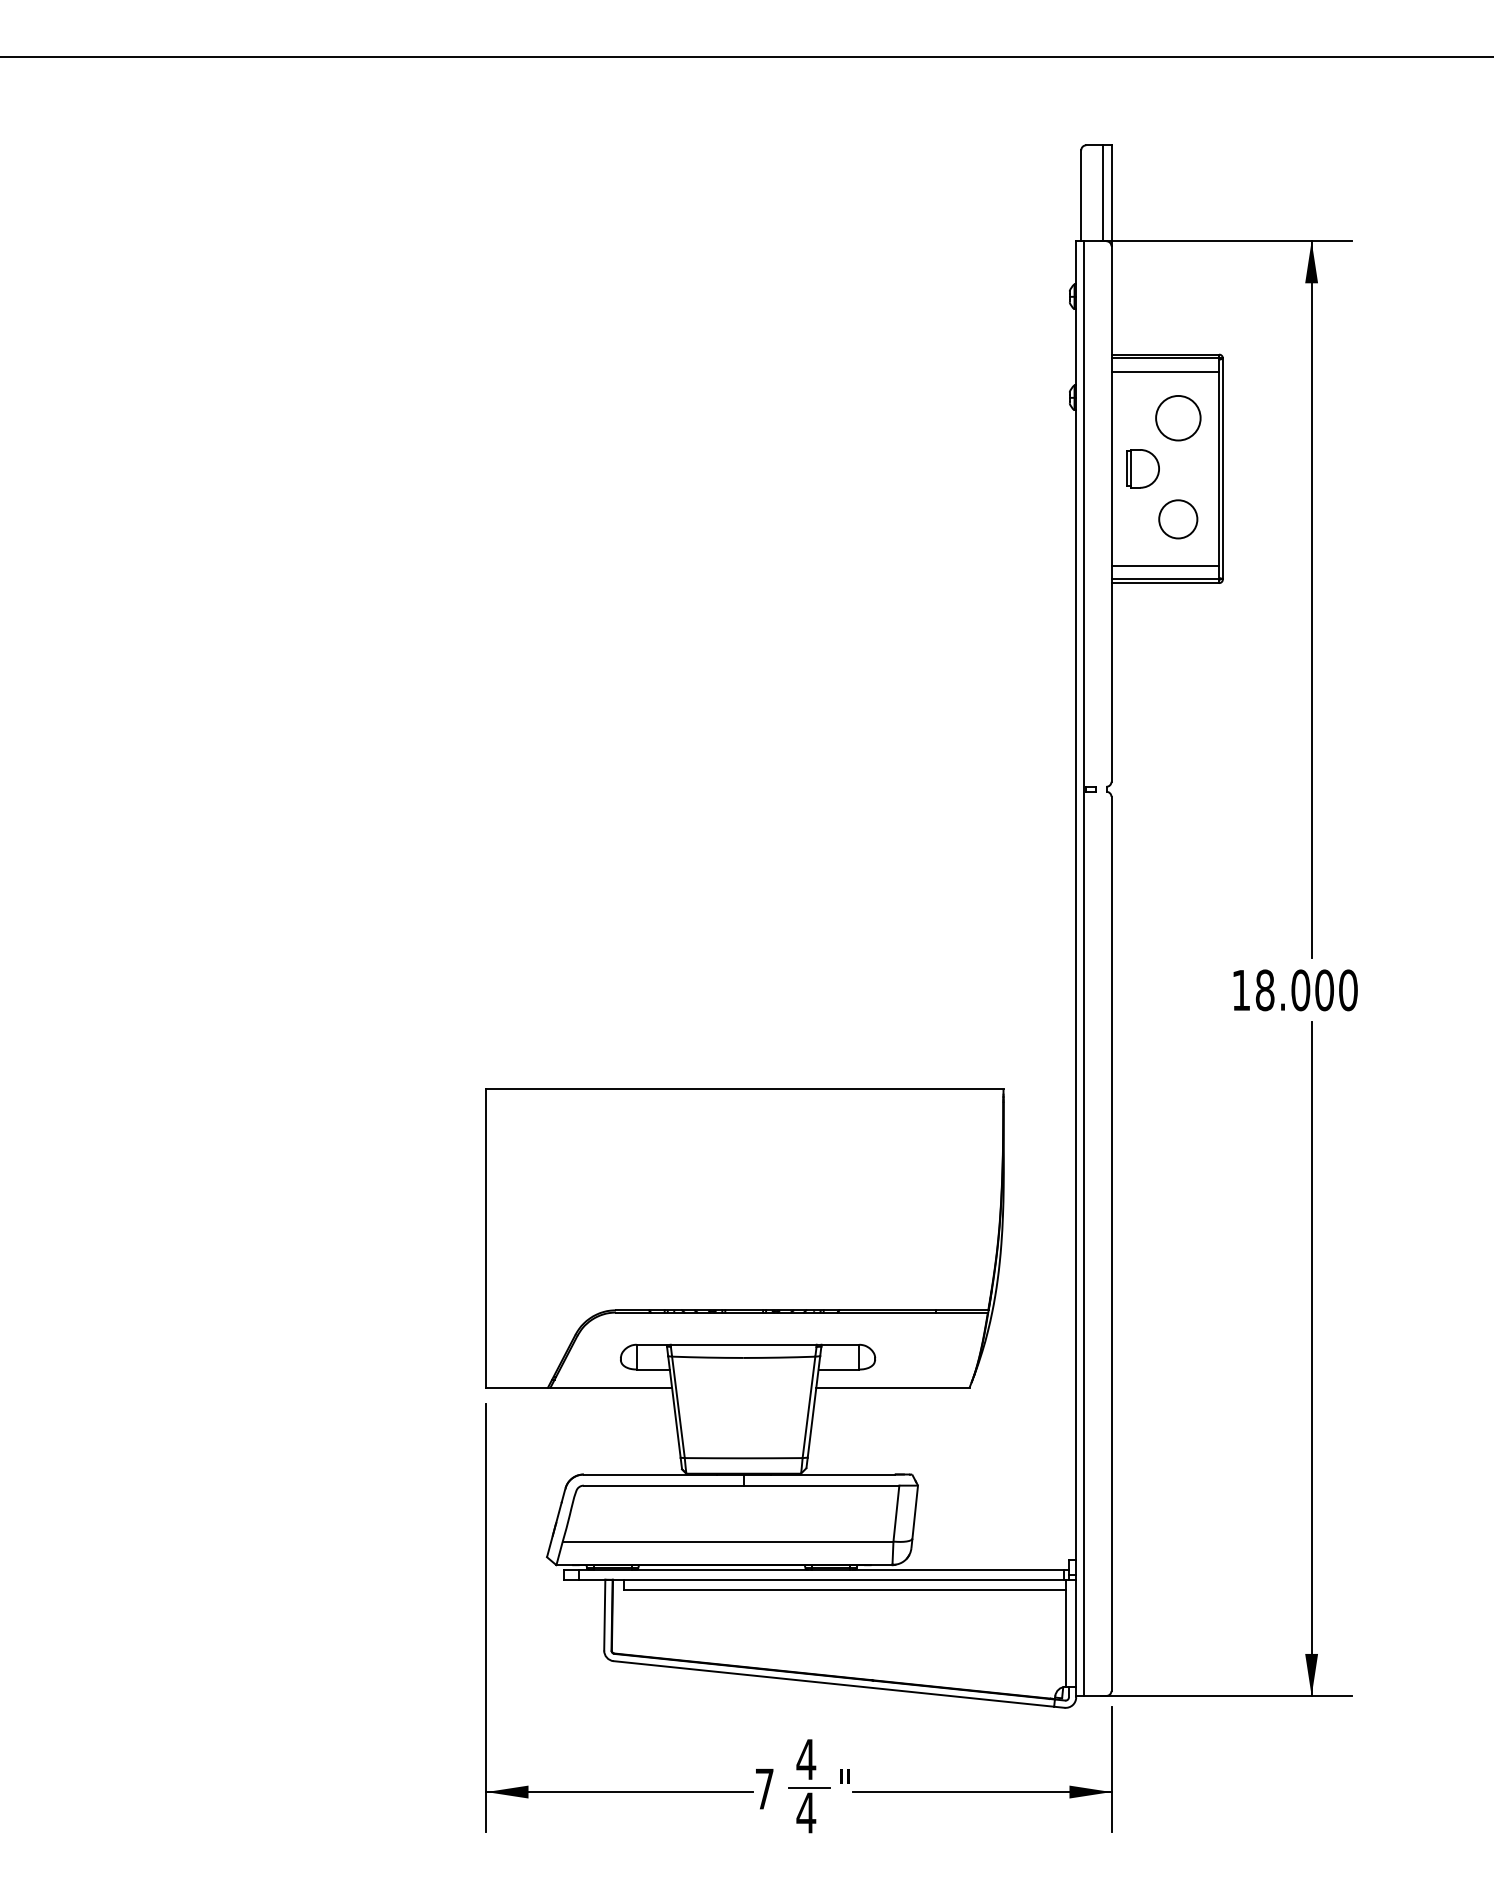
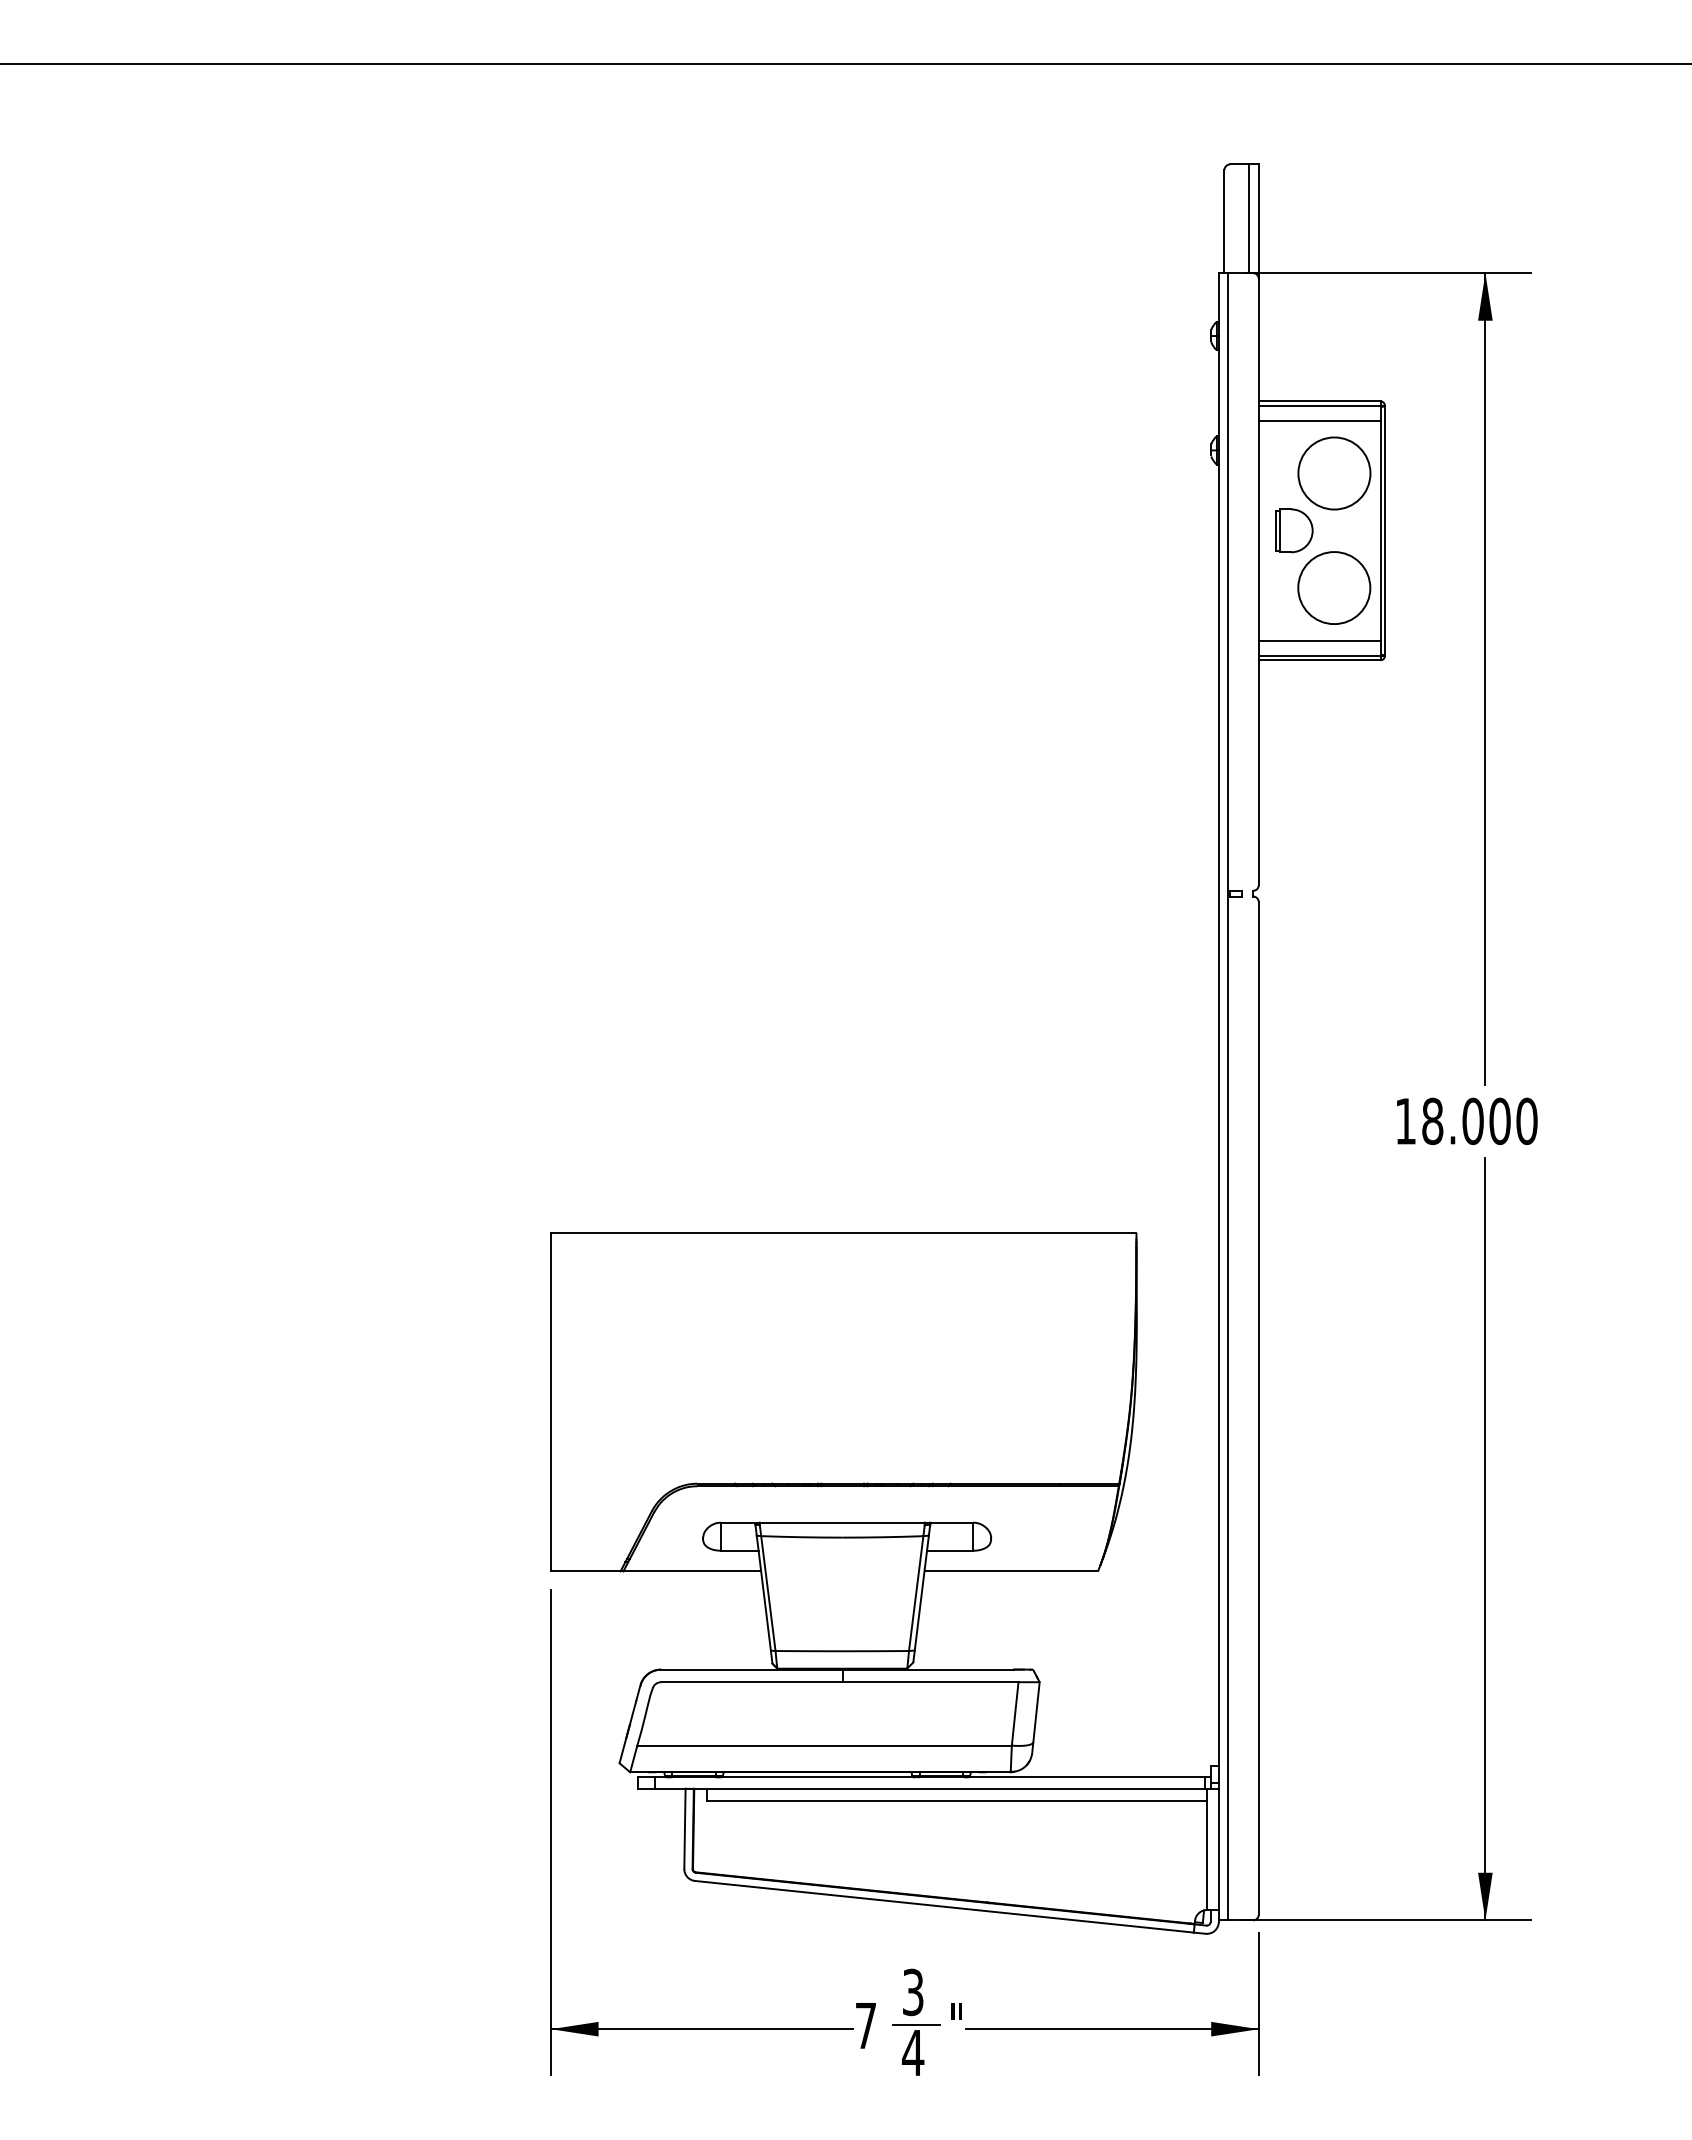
circle: (1178, 418) -> (1334, 473), size x1.43
circle: (1178, 518) -> (1334, 587), size x1.67
text: (806, 1759) -> (913, 1992), 4 -> 3

